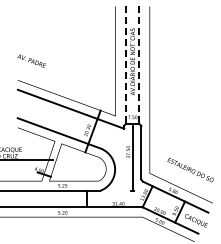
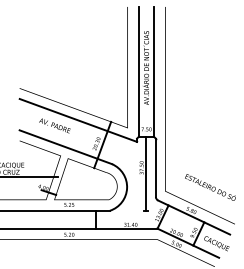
text: (31, 60) -> (54, 125), moved
line: (125, 65) -> (138, 72), dashed -> solid
line: (139, 65) -> (154, 72), dashed -> solid

